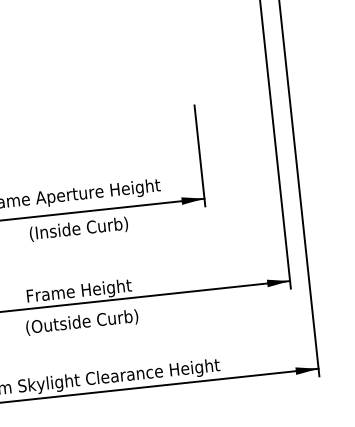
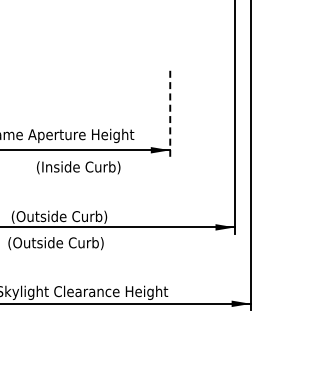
line: (200, 155) -> (170, 113), solid -> dashed
text: (78, 229) -> (78, 167), moved
text: (83, 291) -> (59, 217), Frame Height -> (Outside Curb)

